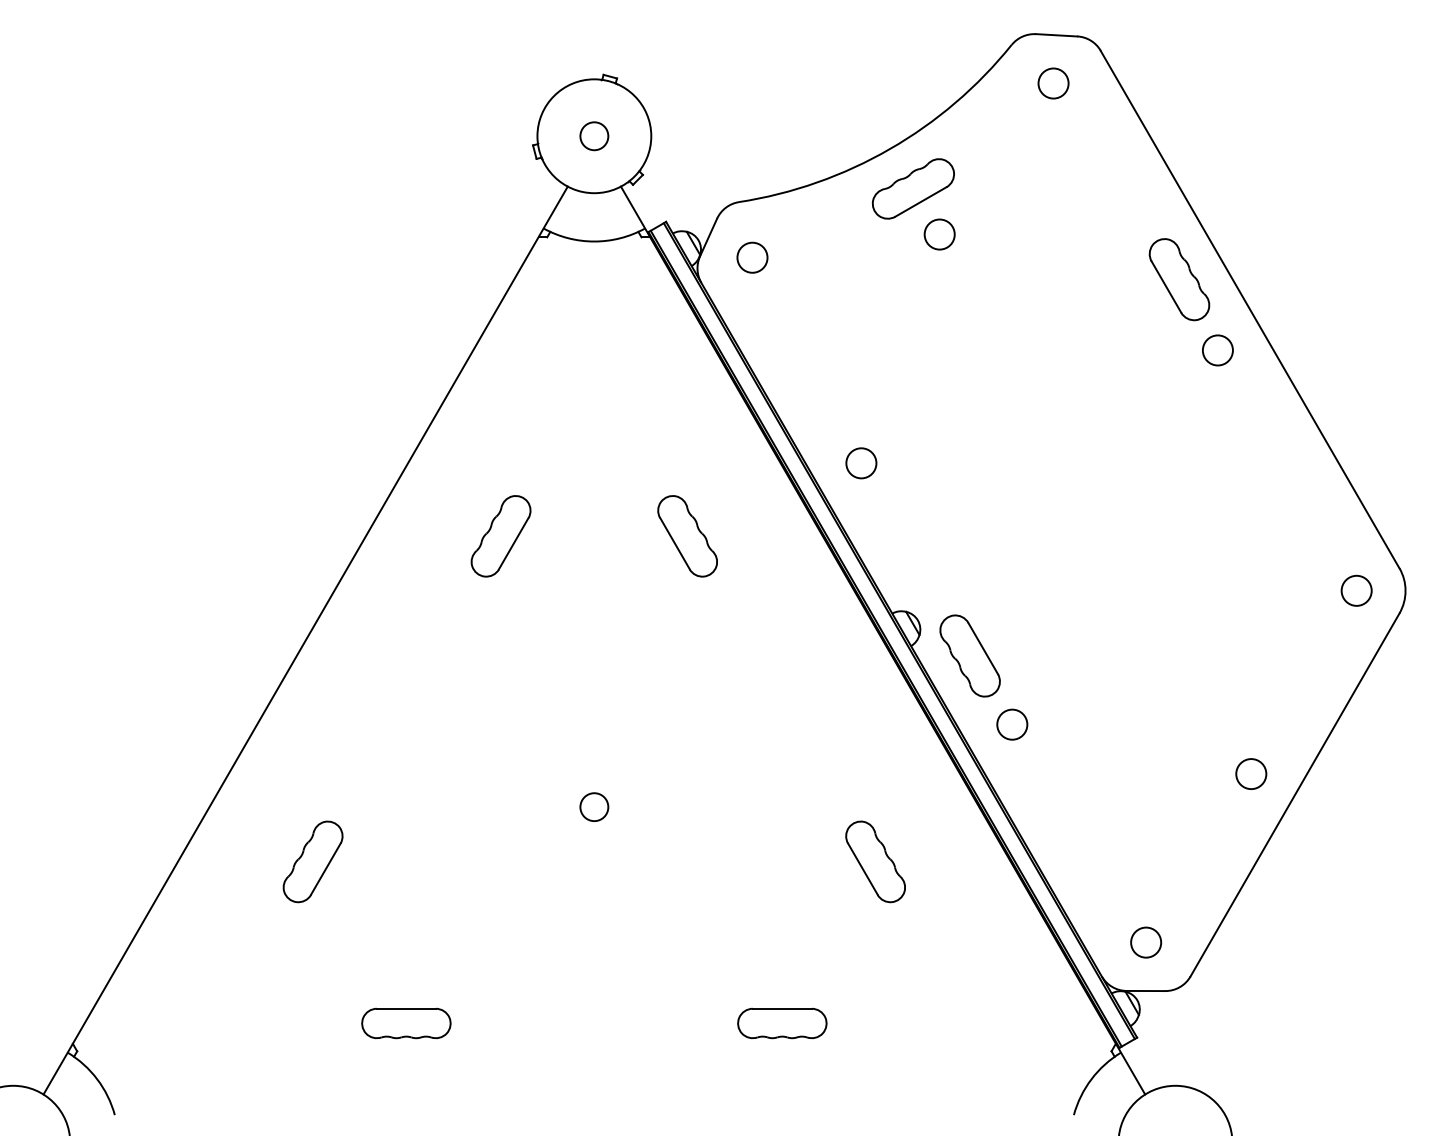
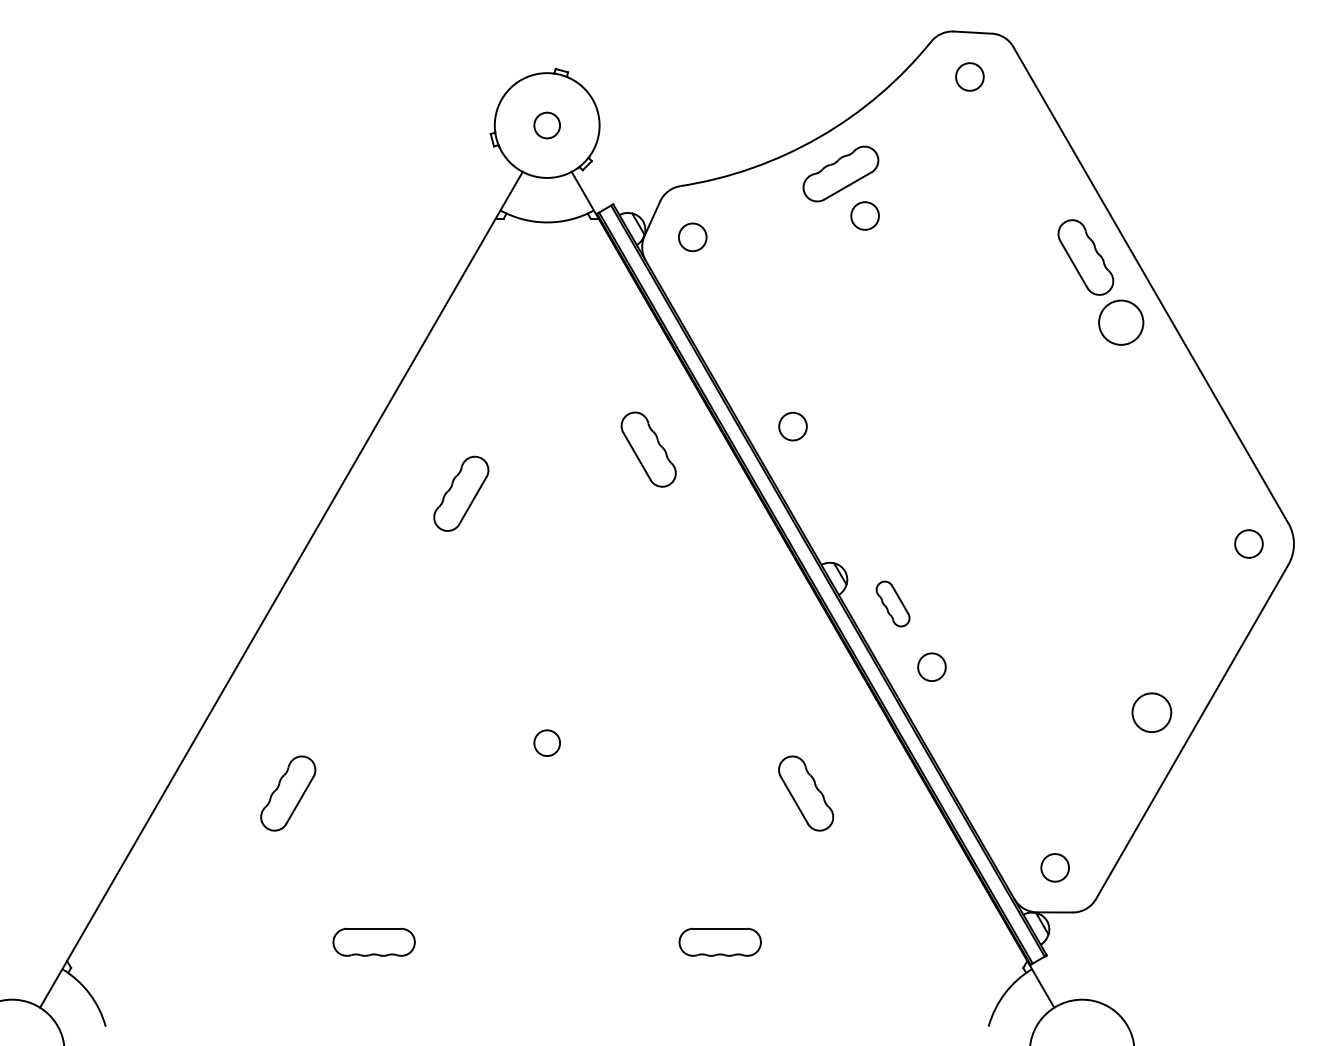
circle: (1217, 350) -> (1120, 322), size x1.6
part: (687, 536) -> (648, 449), moved
part: (969, 655) -> (892, 603), size x0.6
circle: (1251, 773) -> (1152, 712), size x1.4

